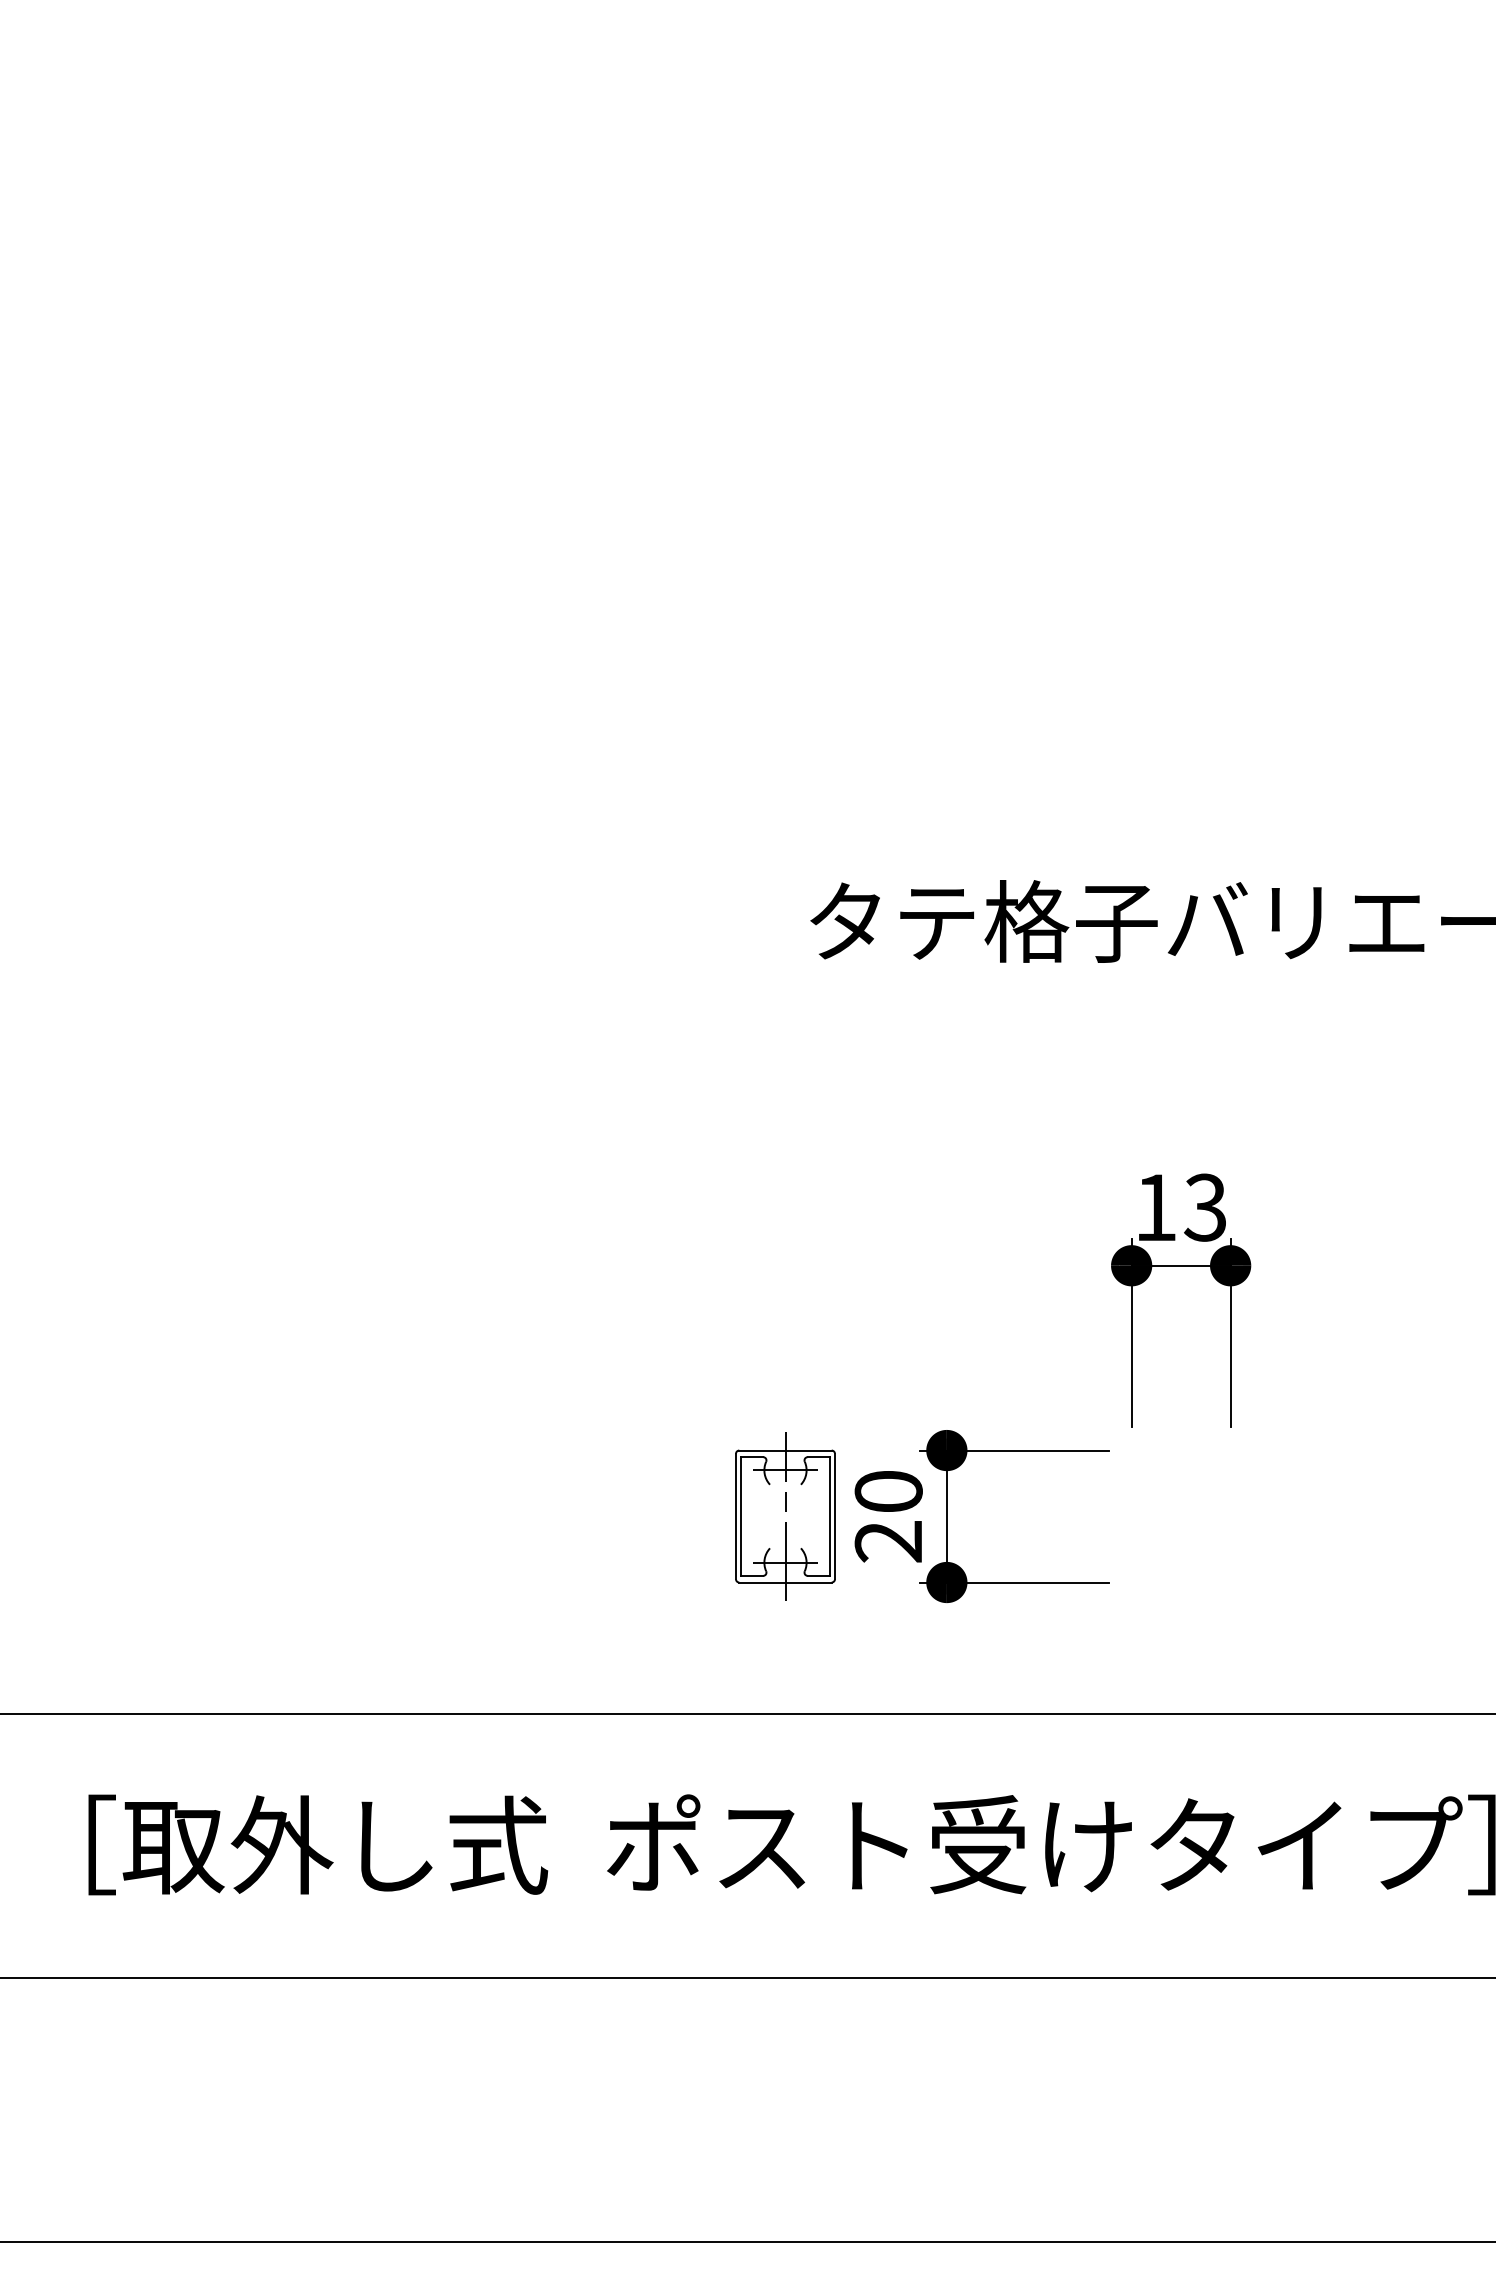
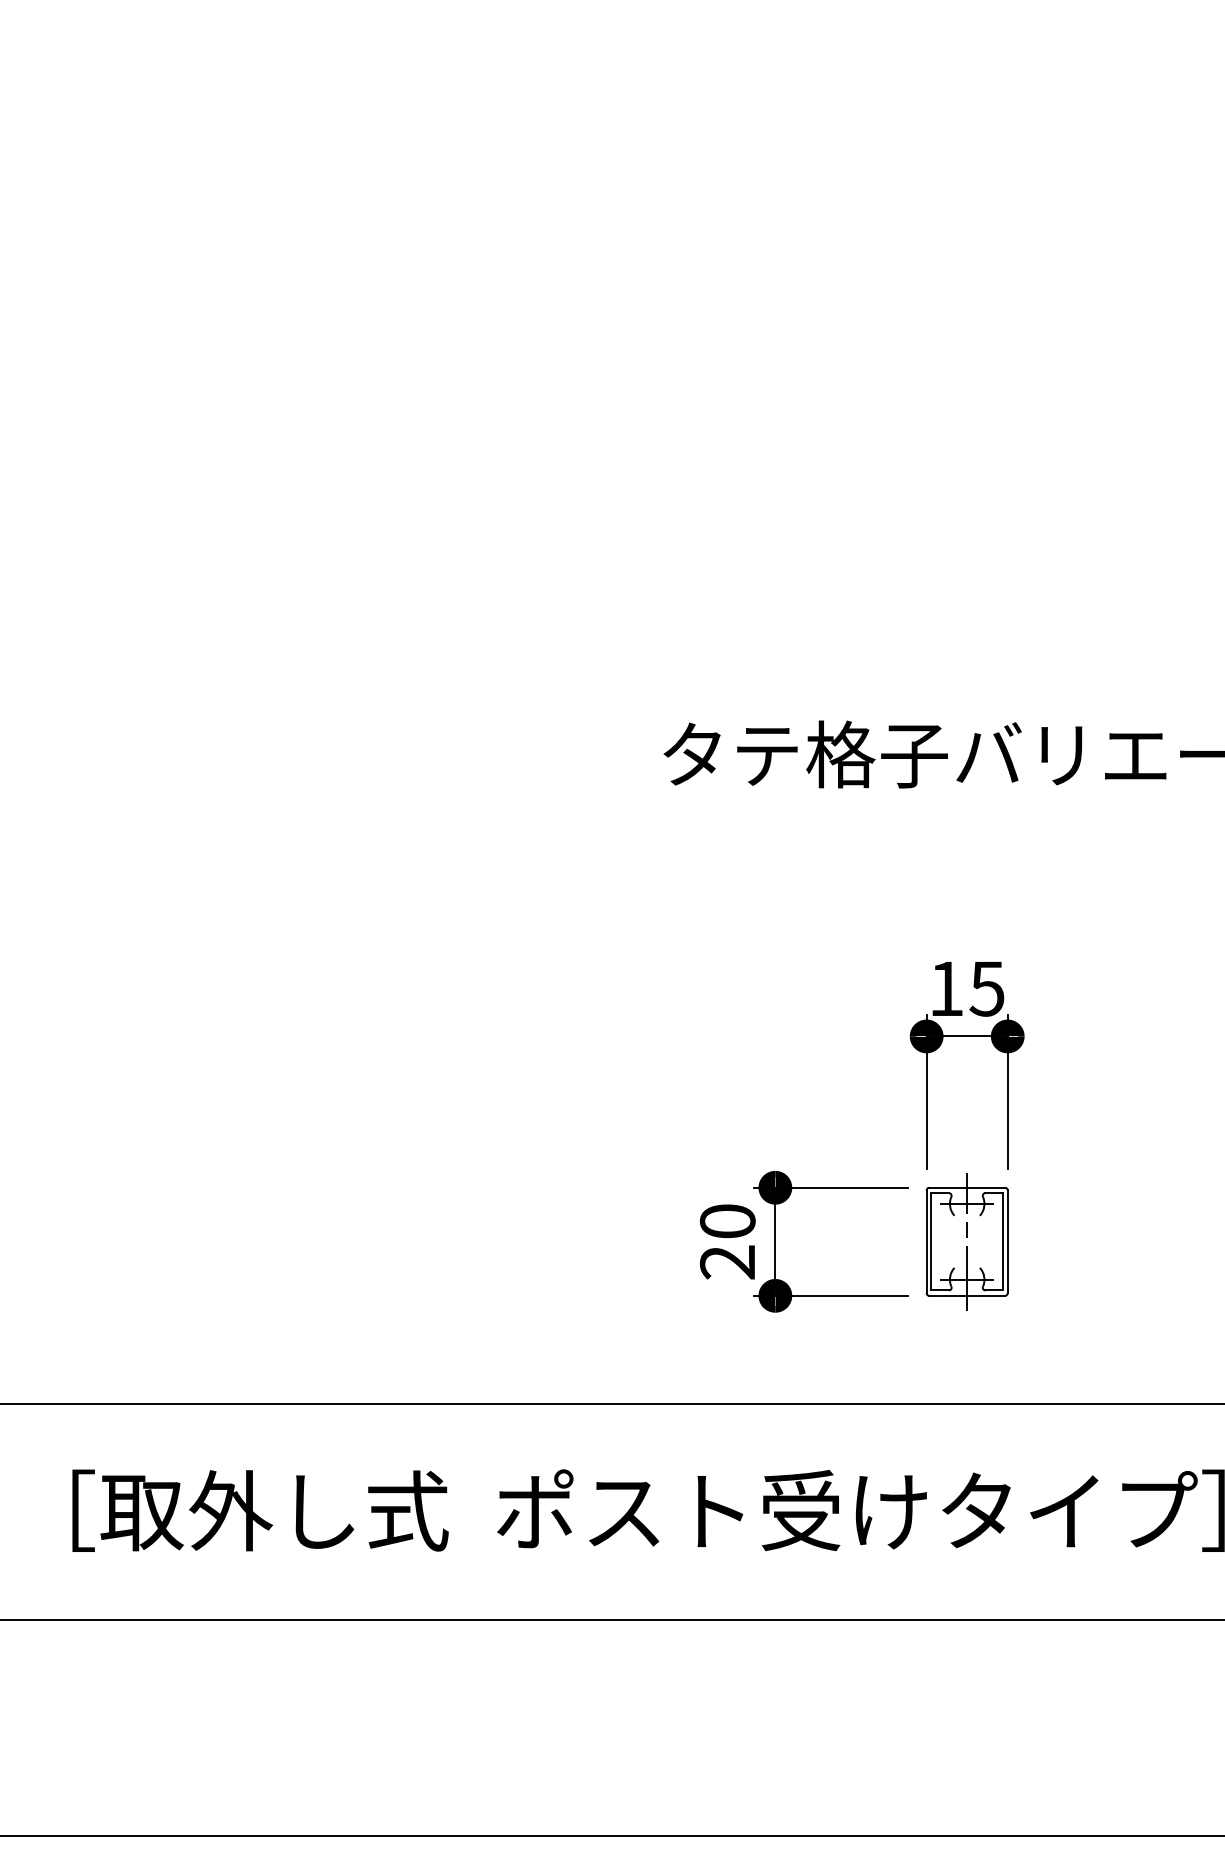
text: (1204, 1207) -> (986, 988), 13 -> 15
part: (784, 1516) -> (966, 1241), moved

